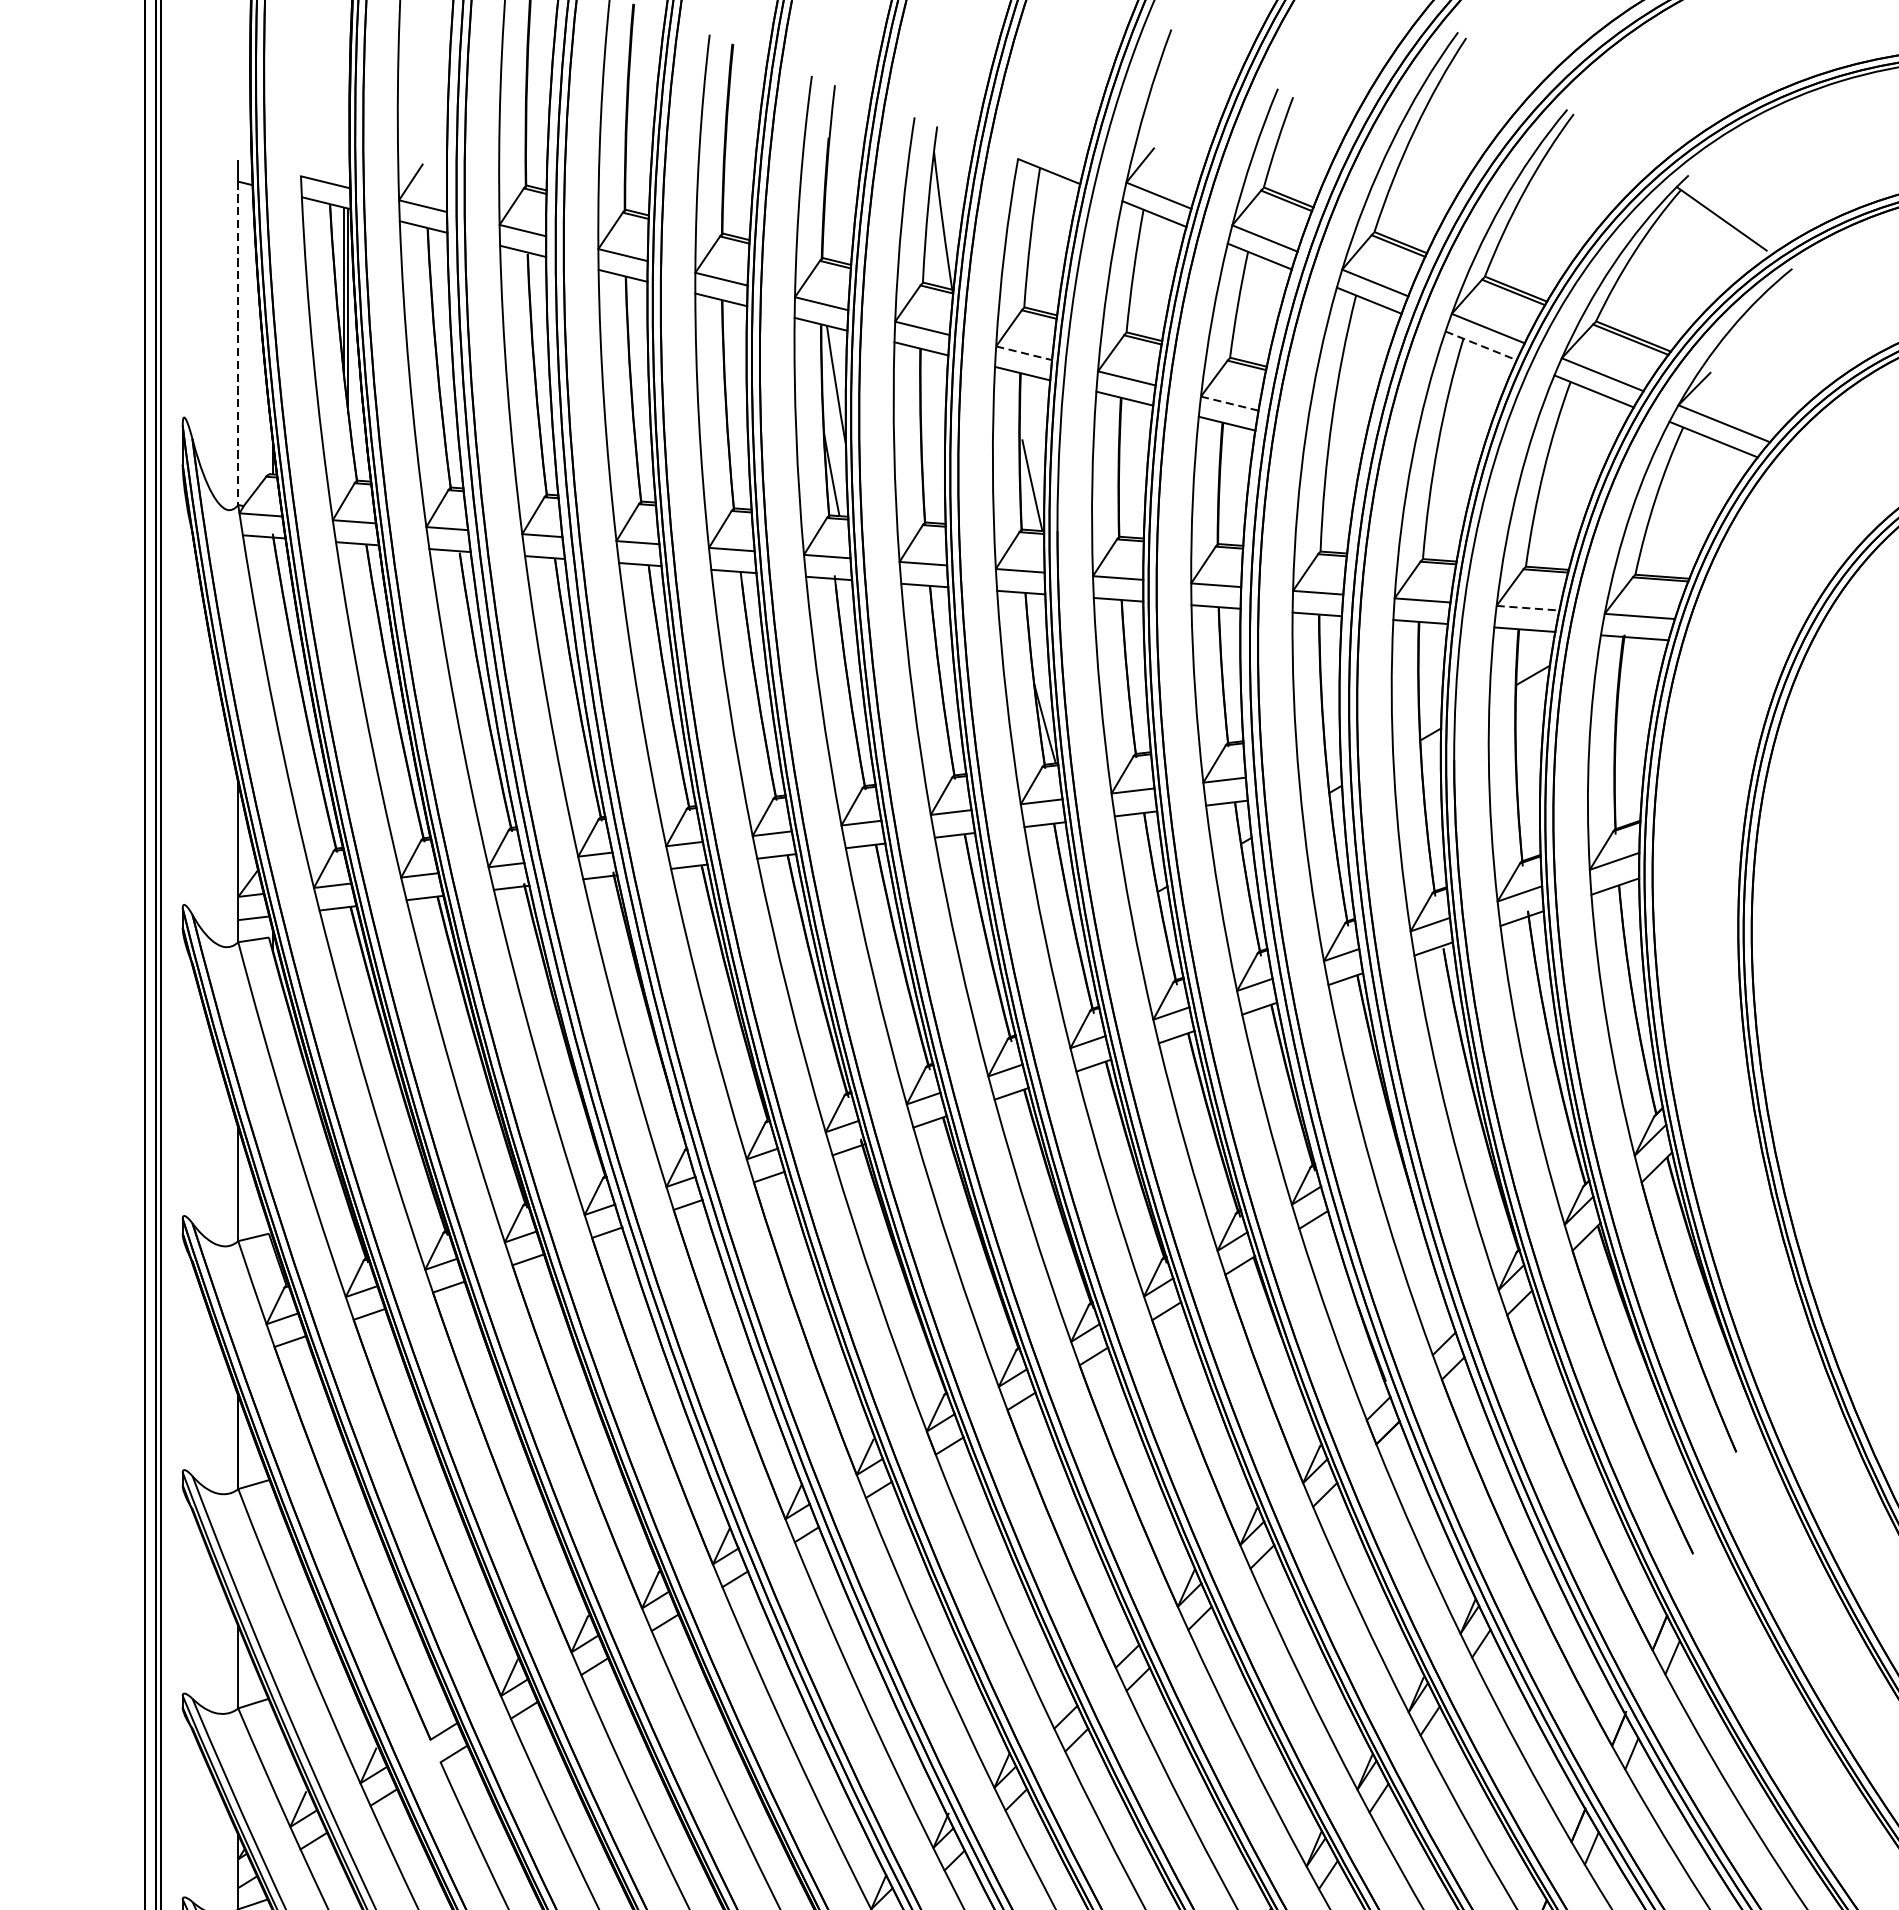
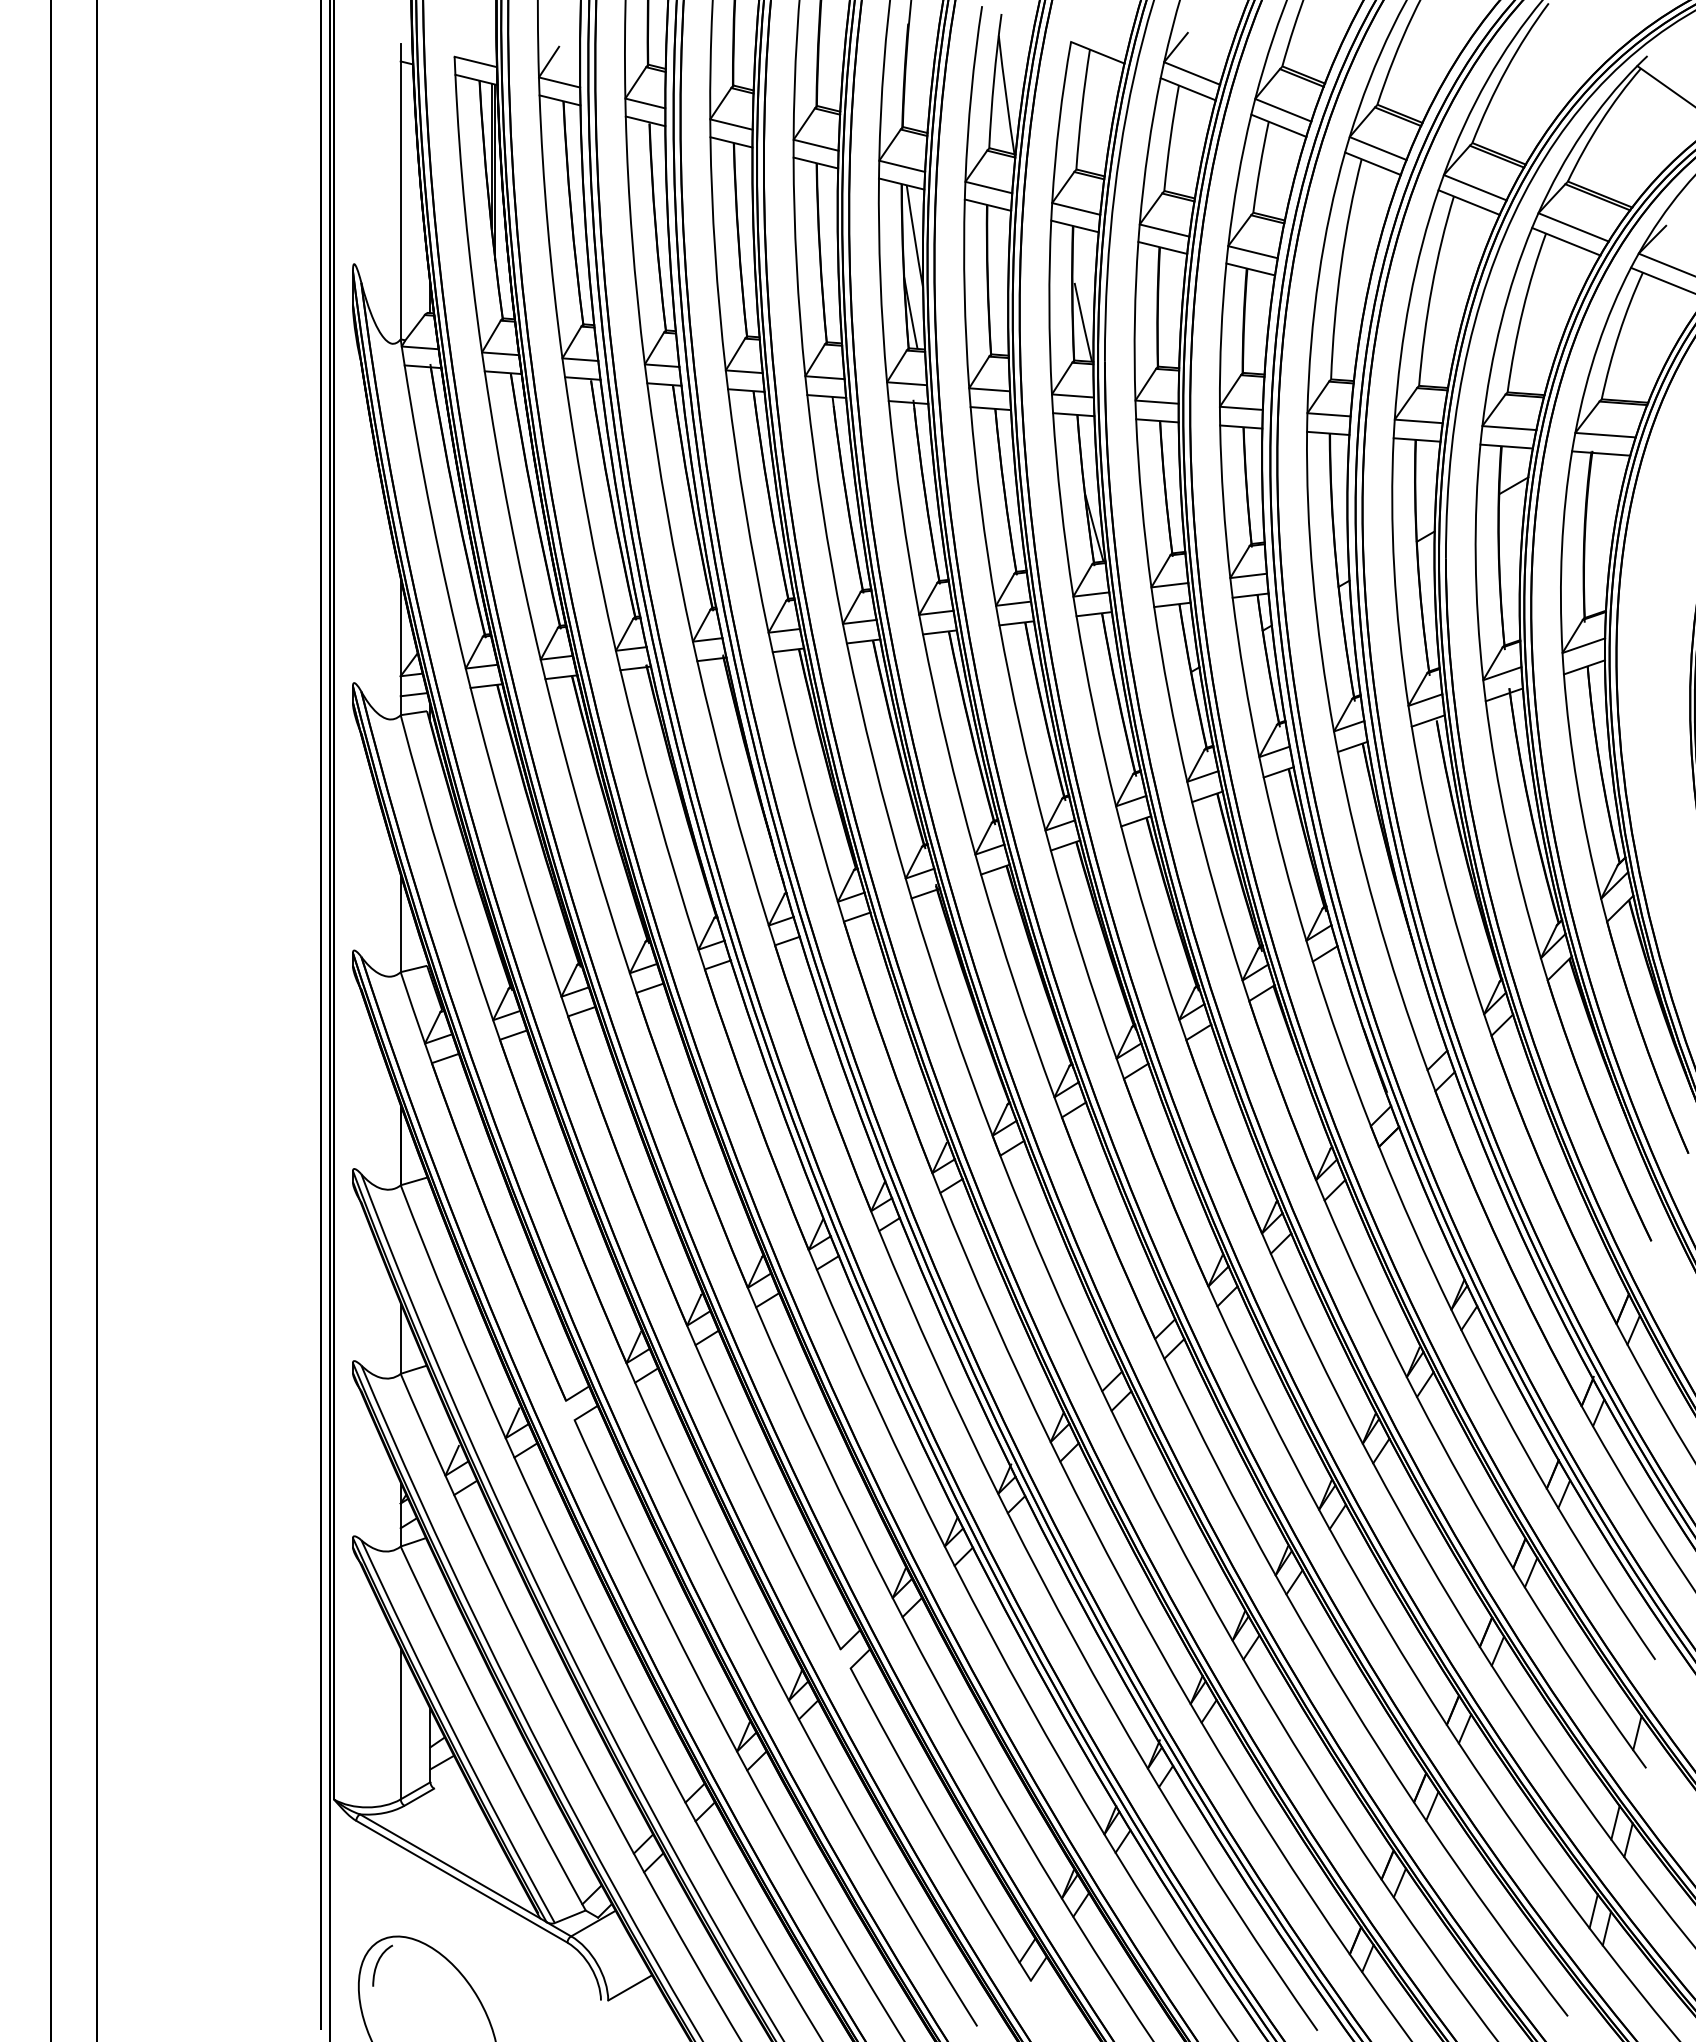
line: (238, 343) -> (400, 200), dashed -> solid
line: (1481, 345) -> (1469, 202), dashed -> solid
line: (1024, 352) -> (1076, 208), dashed -> solid
line: (1230, 403) -> (1253, 252), dashed -> solid
line: (1528, 608) -> (1509, 428), dashed -> solid

